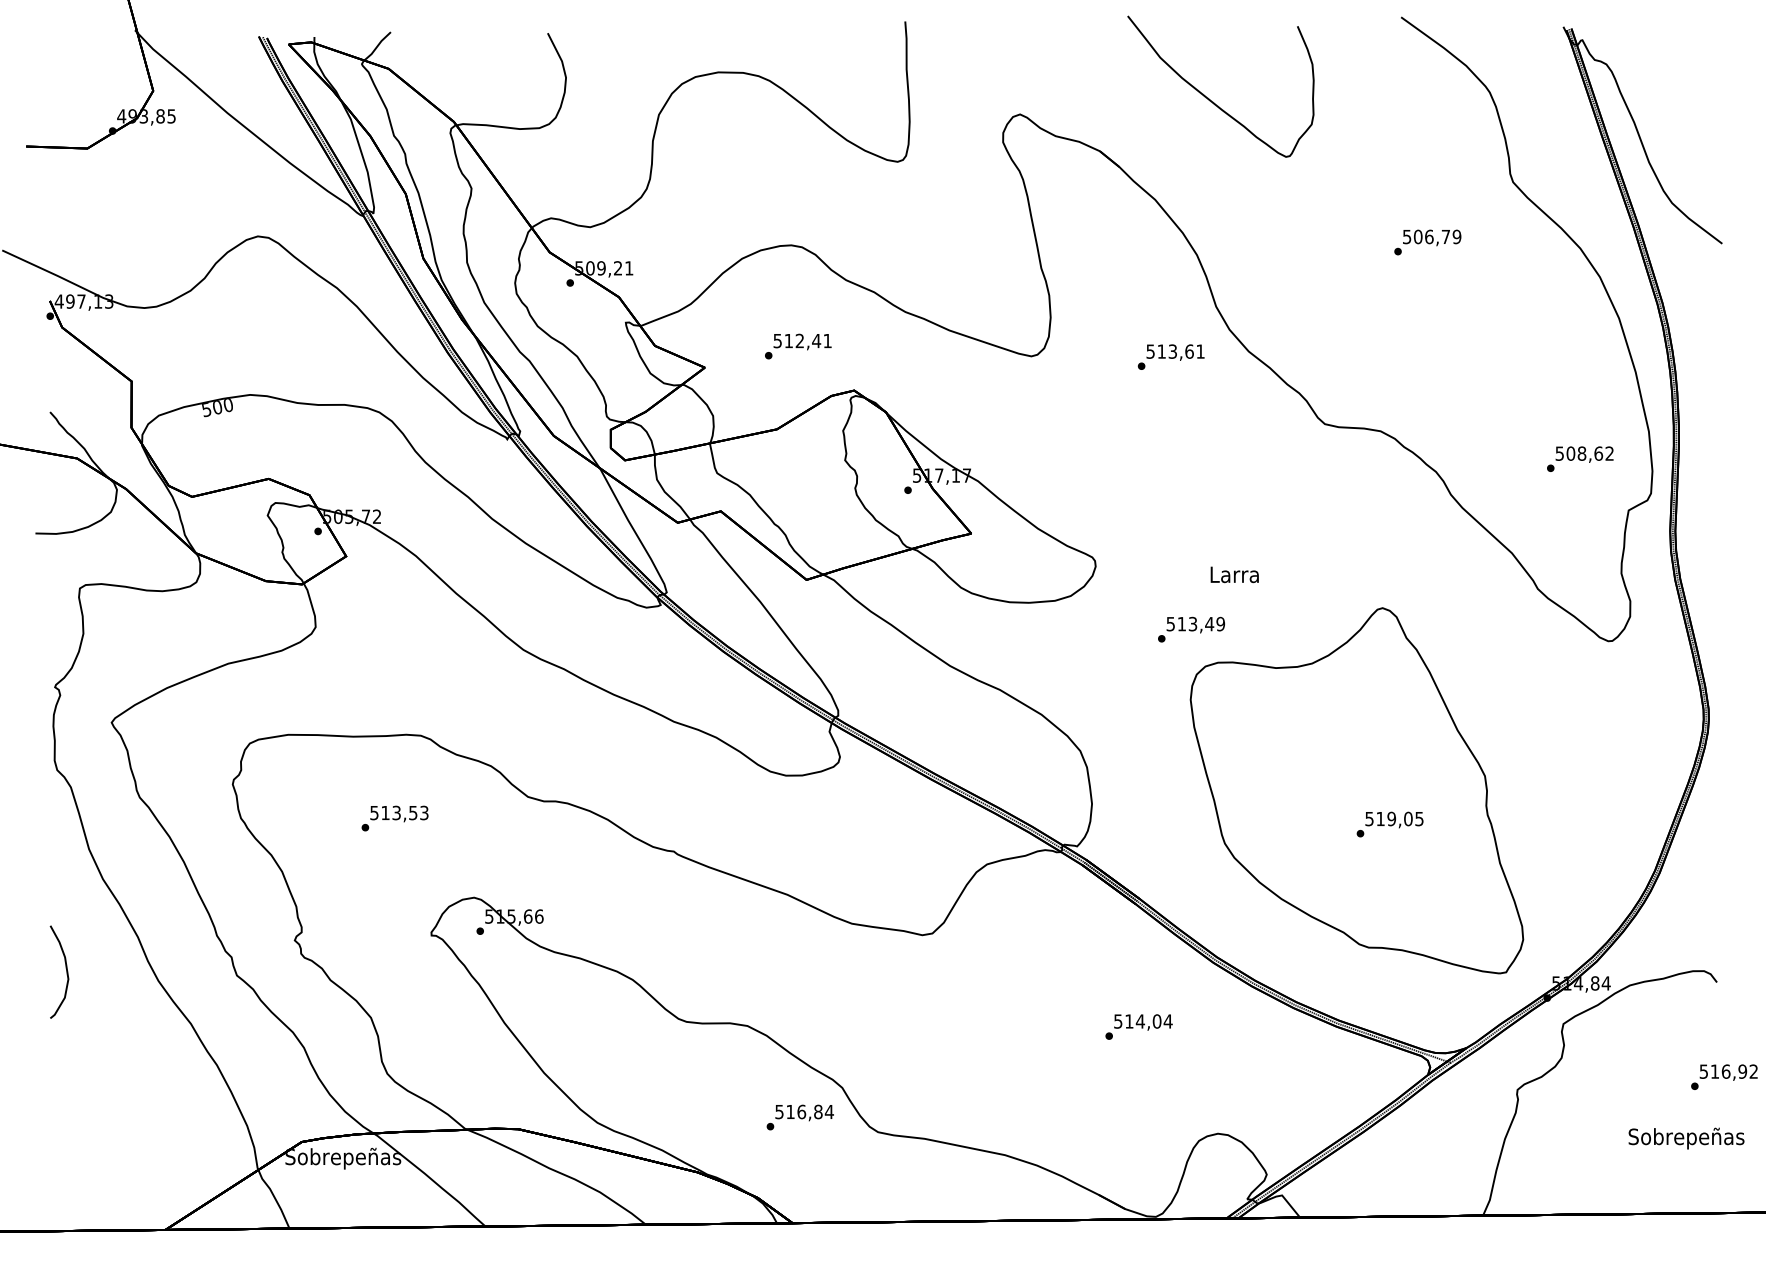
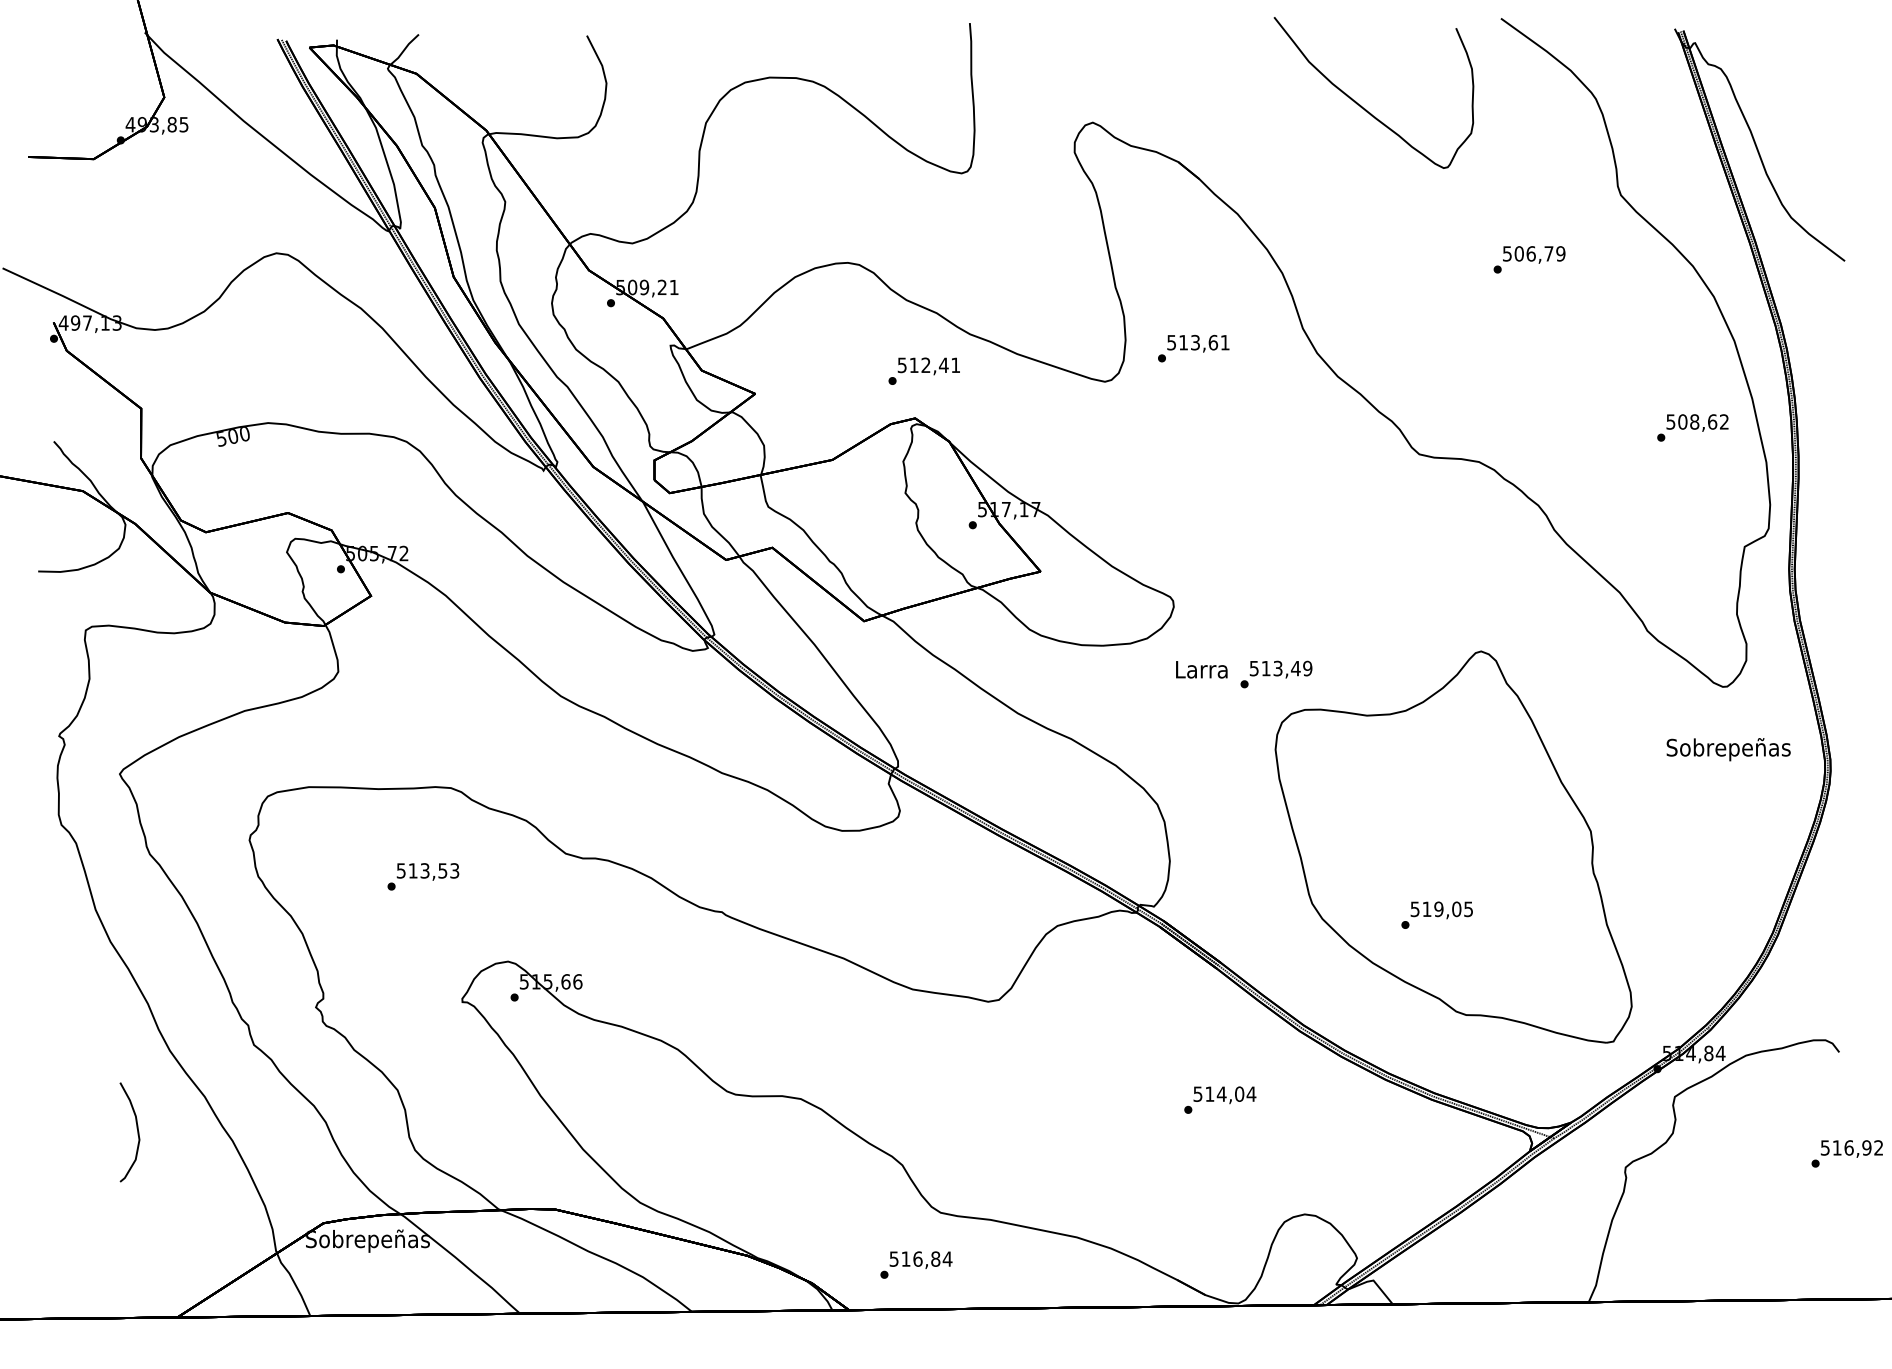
curve: (1208, 97) -> (1360, 104), moved
text: (797, 345) -> (923, 370), moved
text: (1171, 357) -> (1193, 348), moved
text: (1579, 458) -> (1692, 427), moved
text: (1234, 574) -> (1201, 669), moved
text: (1389, 823) -> (1436, 914), moved
curve: (66, 972) -> (137, 1132), moved
text: (800, 1117) -> (916, 1264), moved
text: (1686, 1138) -> (1728, 749), moved

